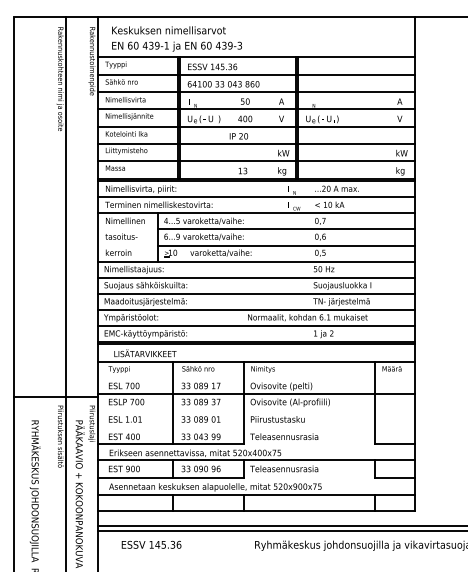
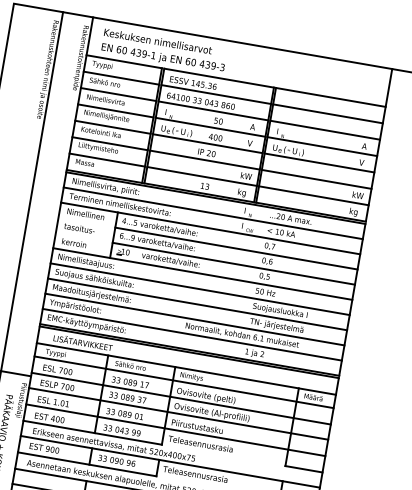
line: (255, 376) -> (183, 382), added
line: (255, 409) -> (177, 413), added
line: (255, 427) -> (175, 430), added

